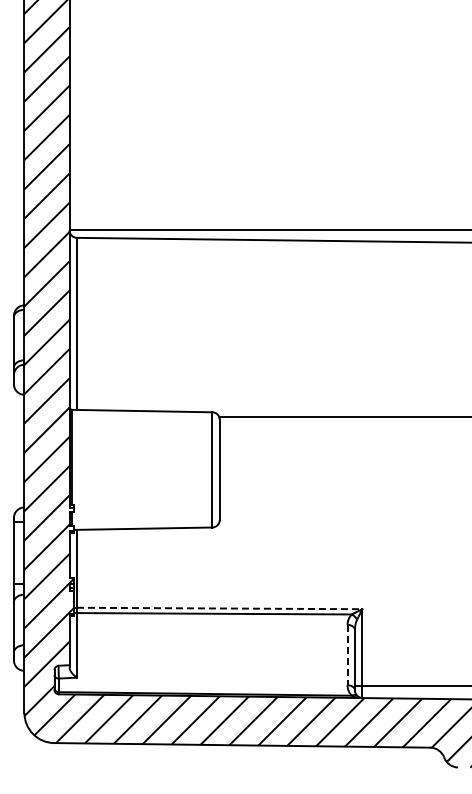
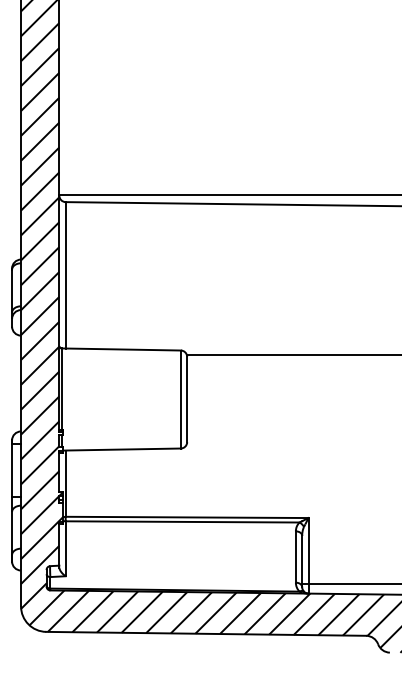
line: (219, 608) -> (186, 517), dashed -> solid
line: (347, 655) -> (295, 557), dashed -> solid

